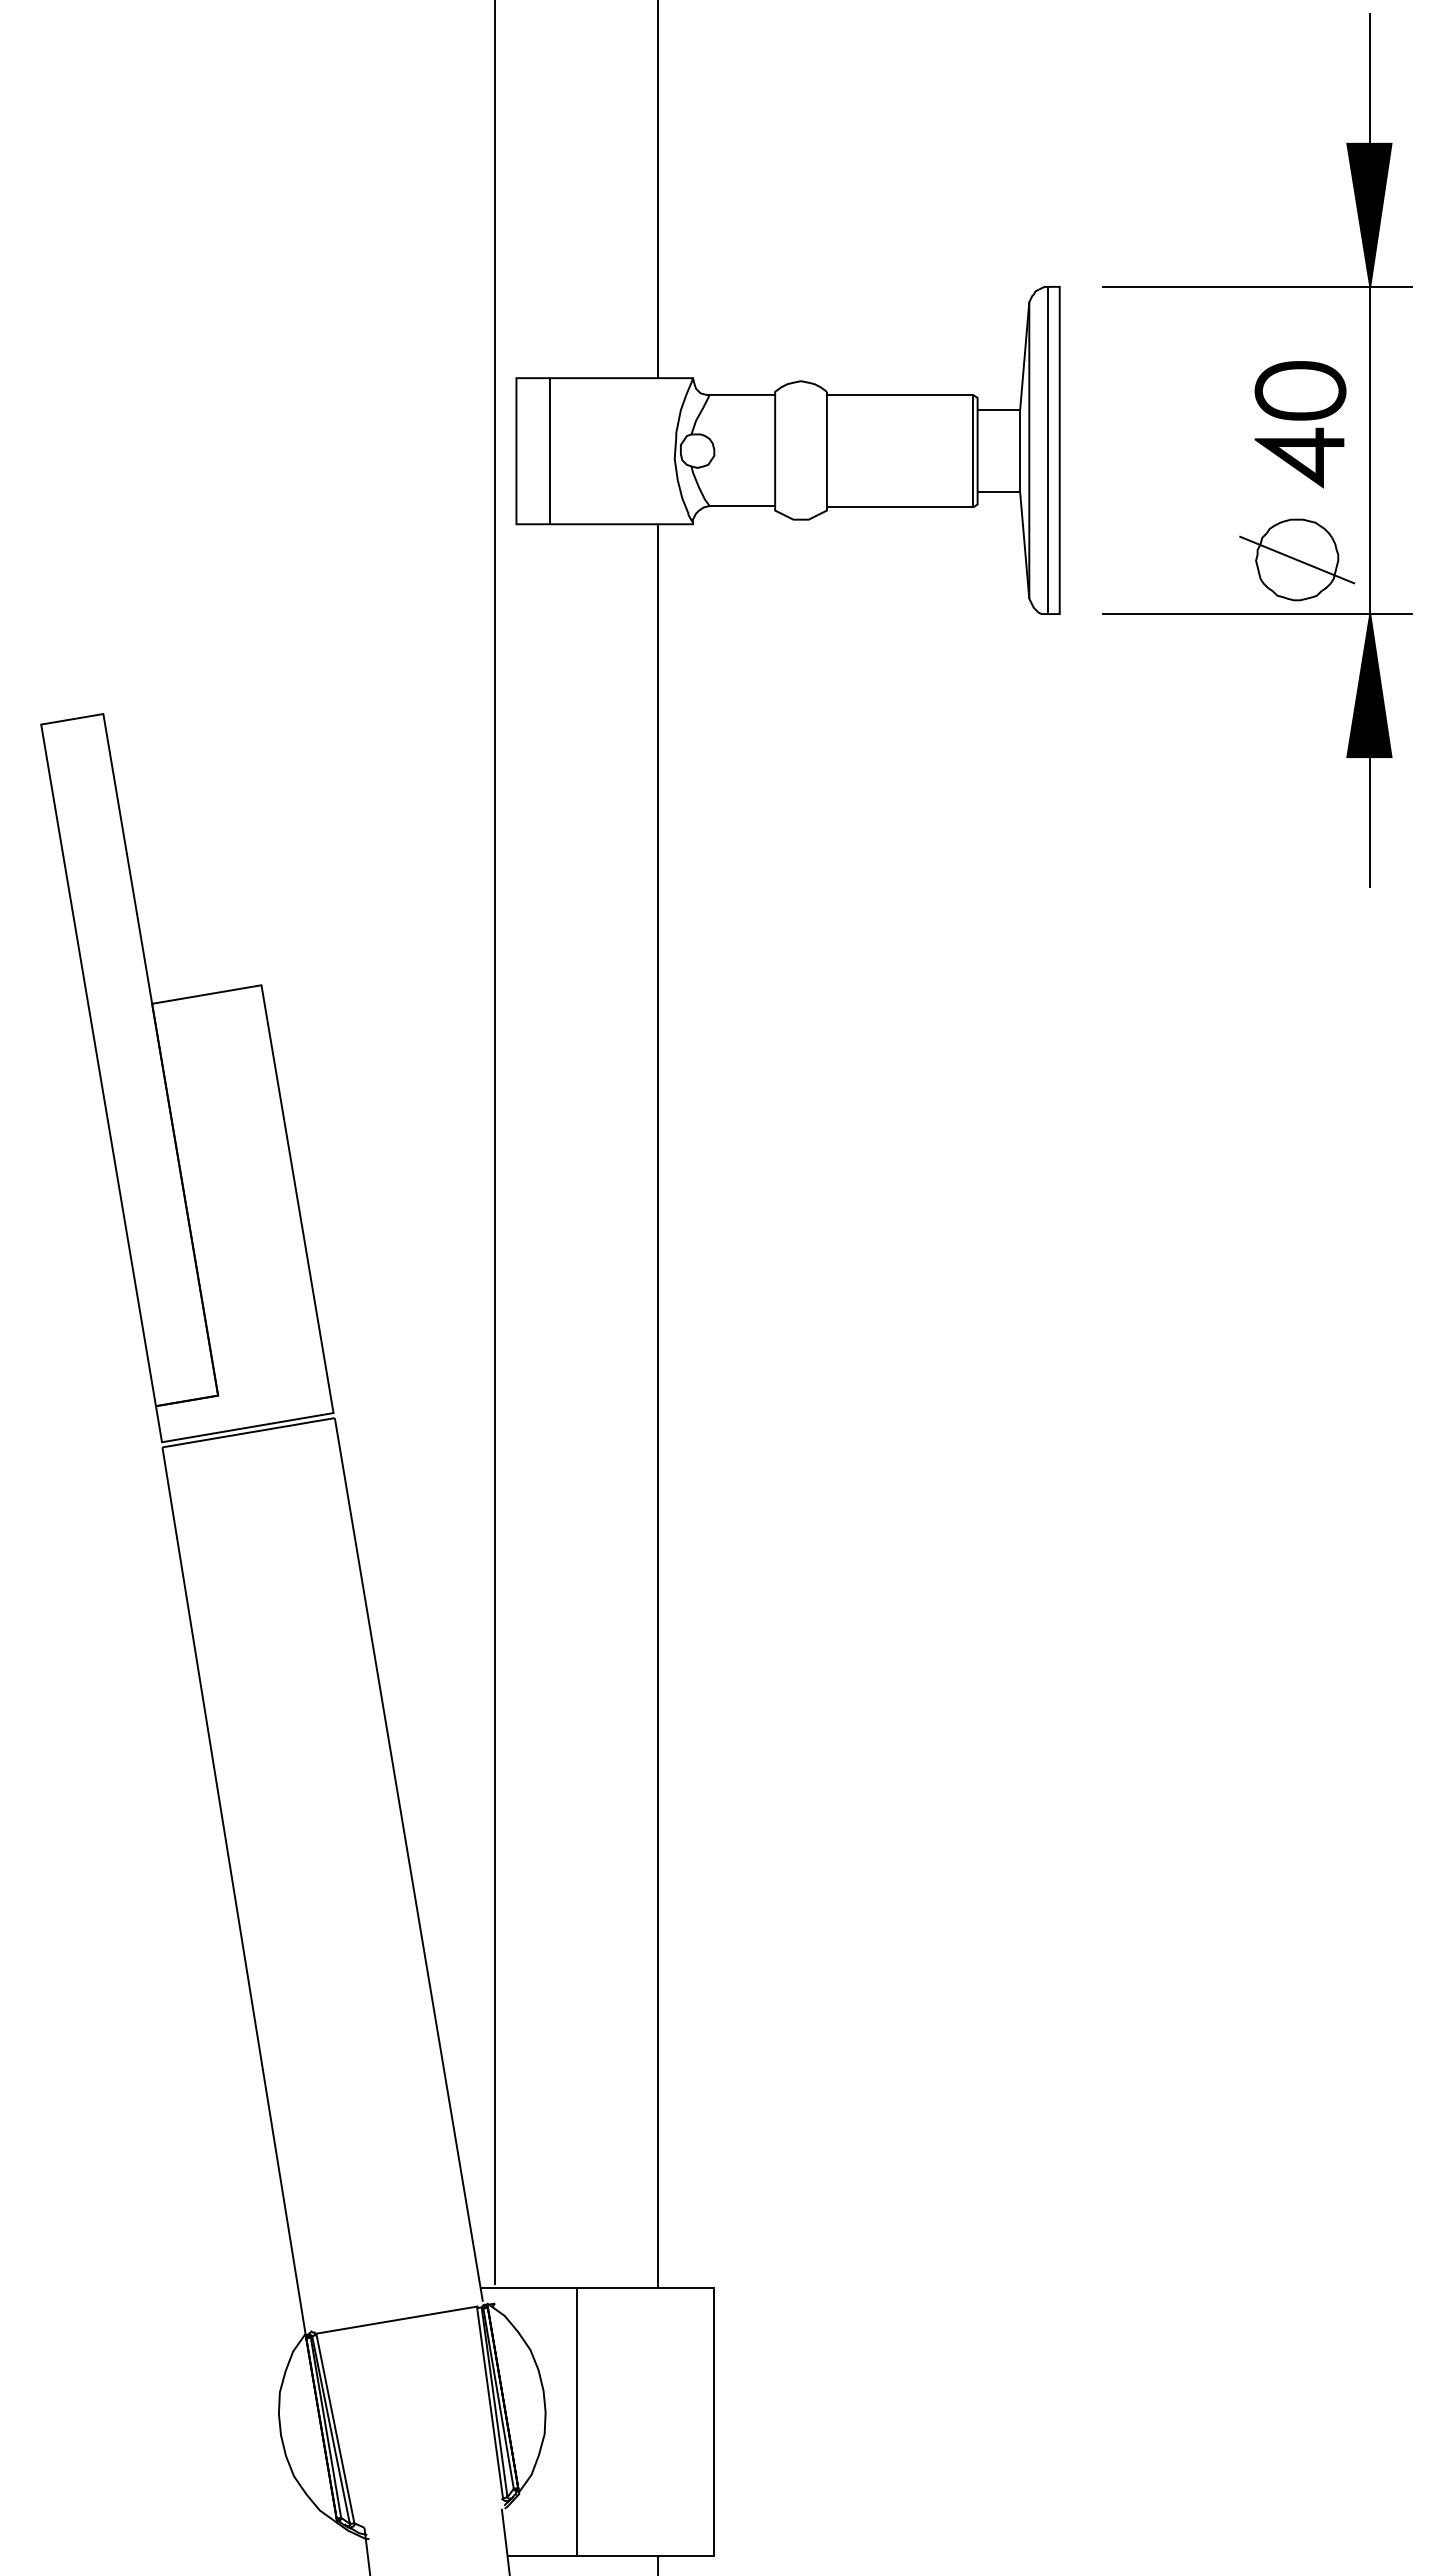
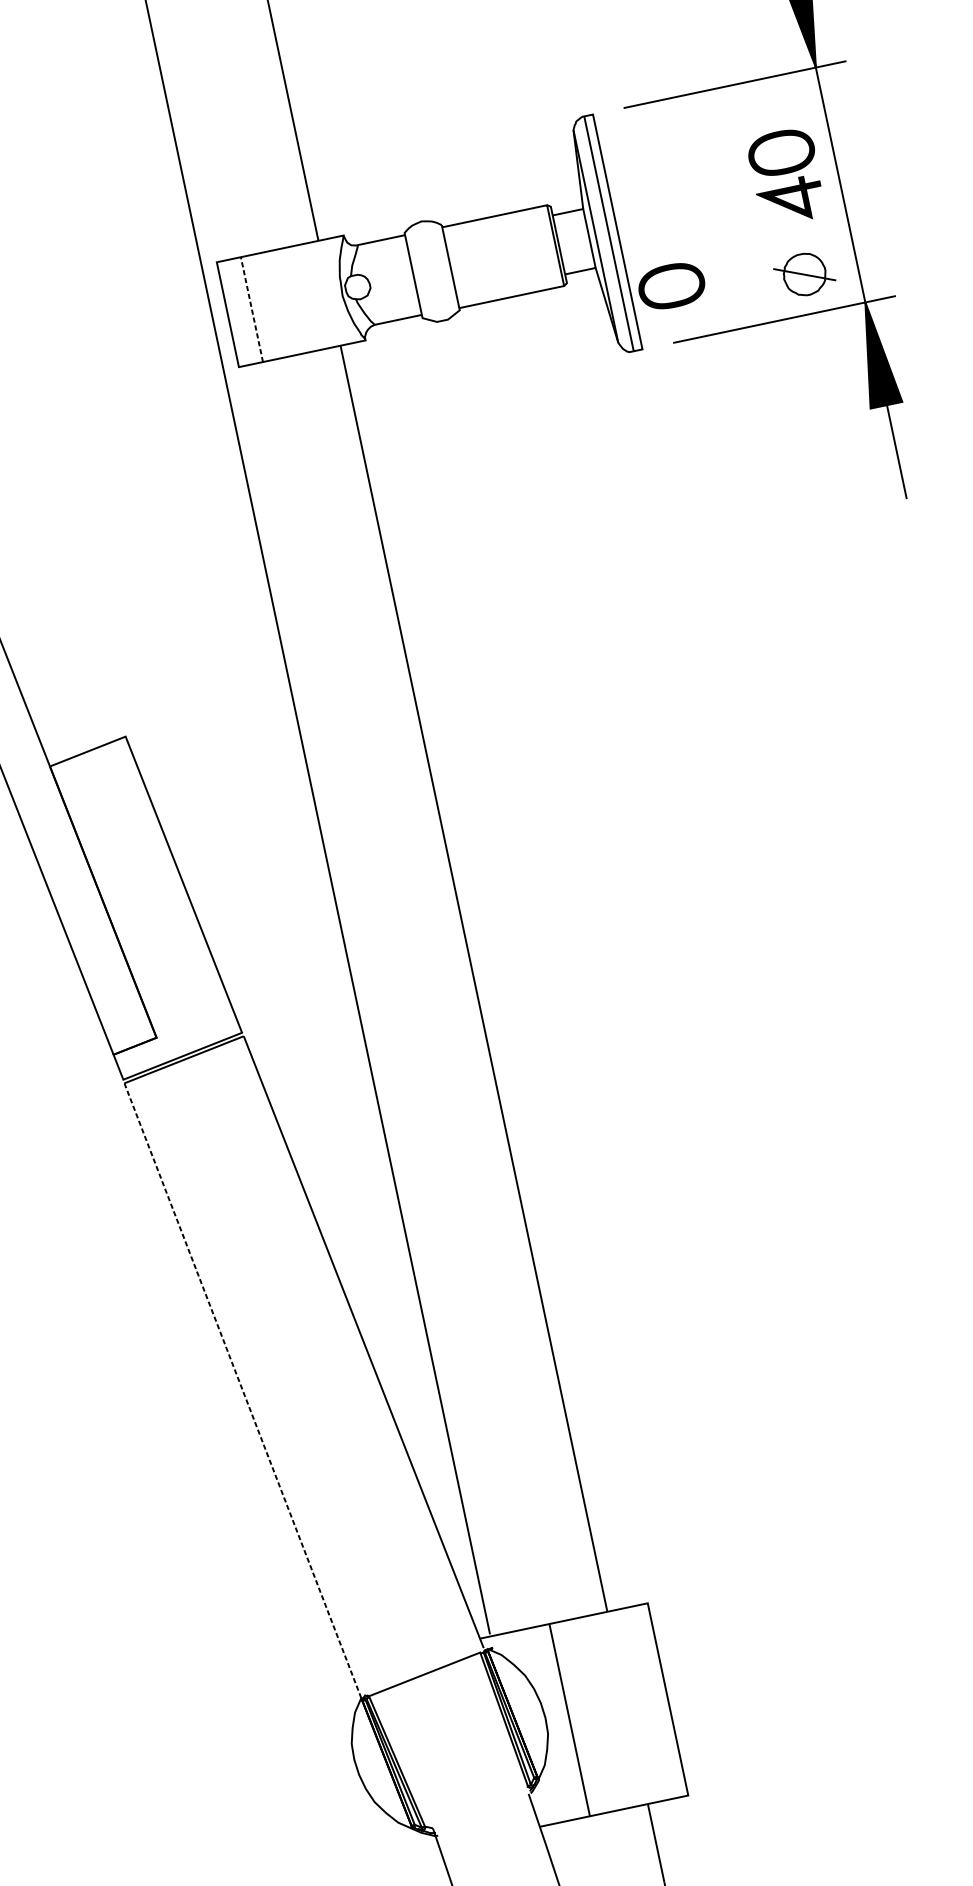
line: (549, 450) -> (251, 309), solid -> dashed
part: (1116, 537) -> (671, 285), added
part: (1296, 559) -> (804, 274), size x0.7
line: (234, 1891) -> (243, 1391), solid -> dashed

